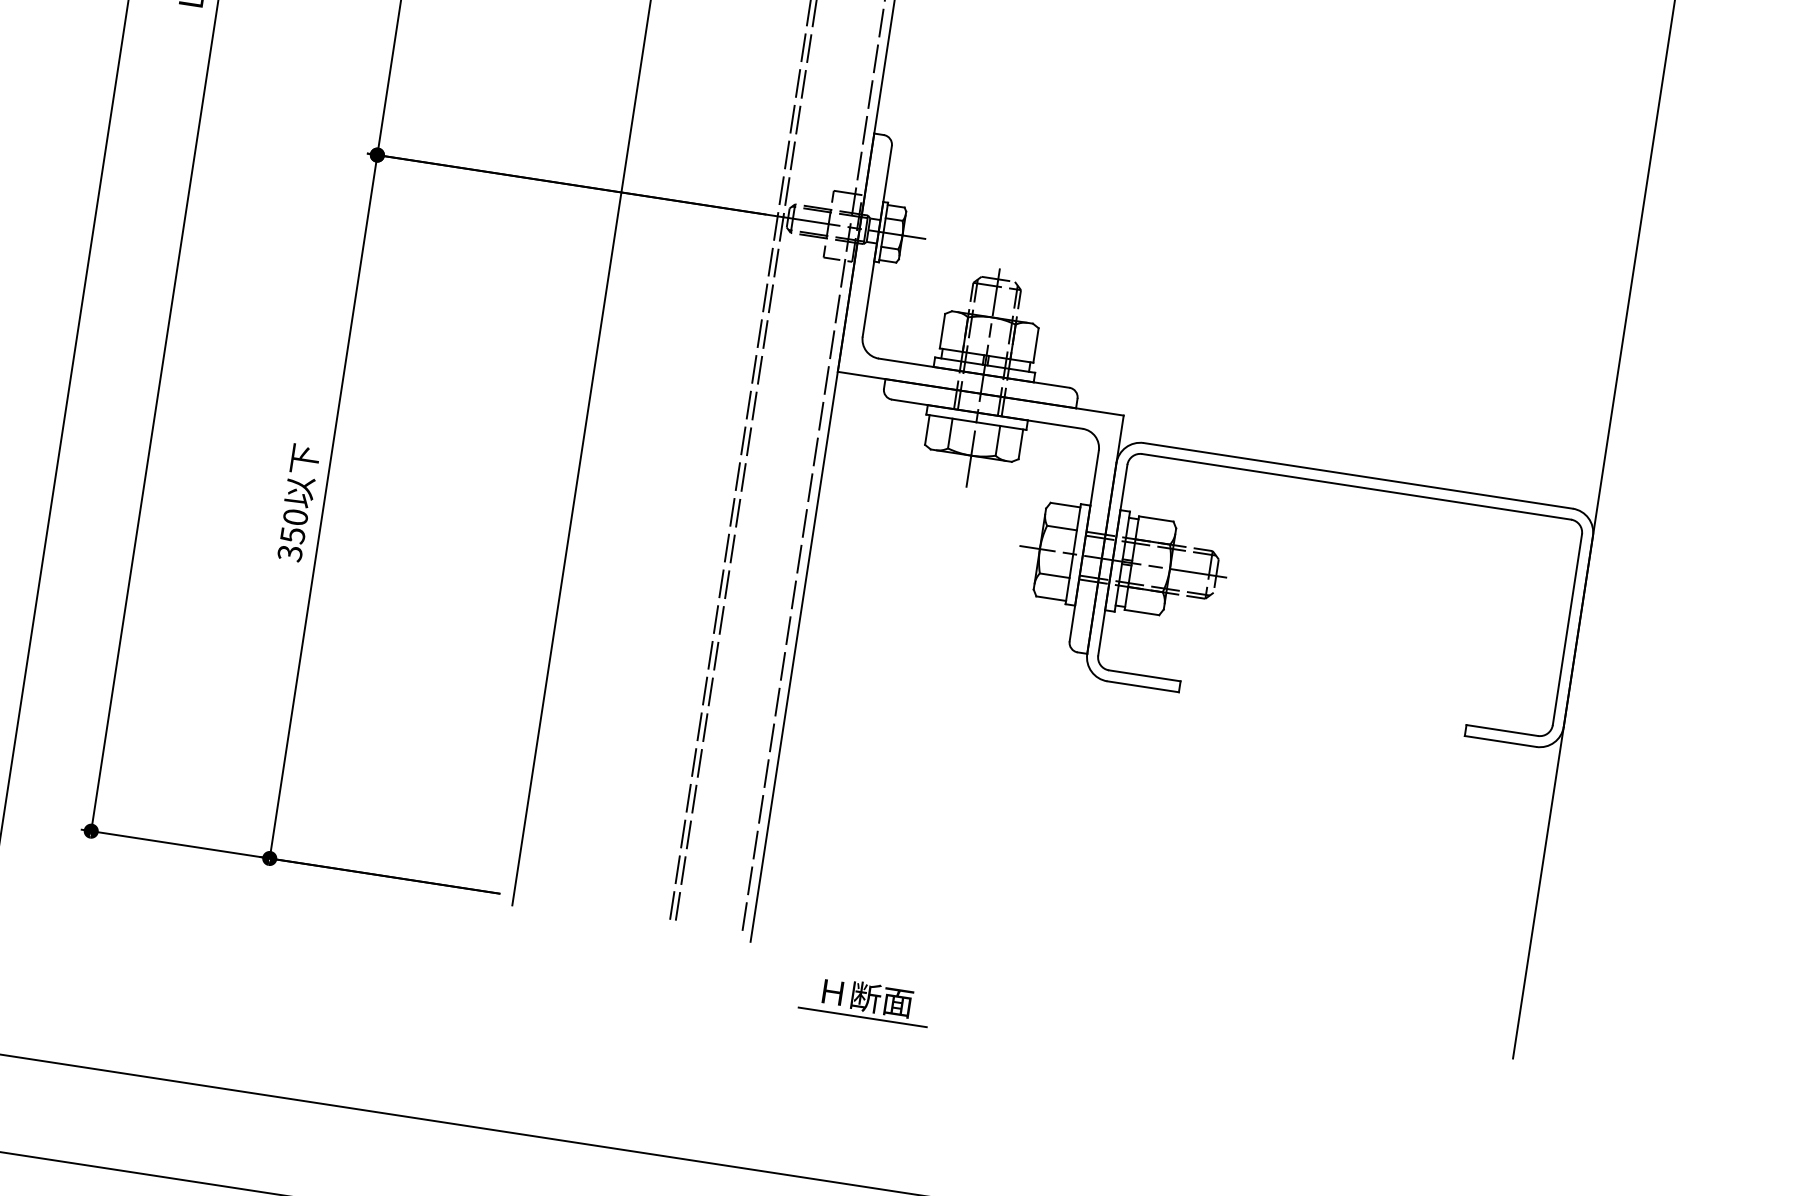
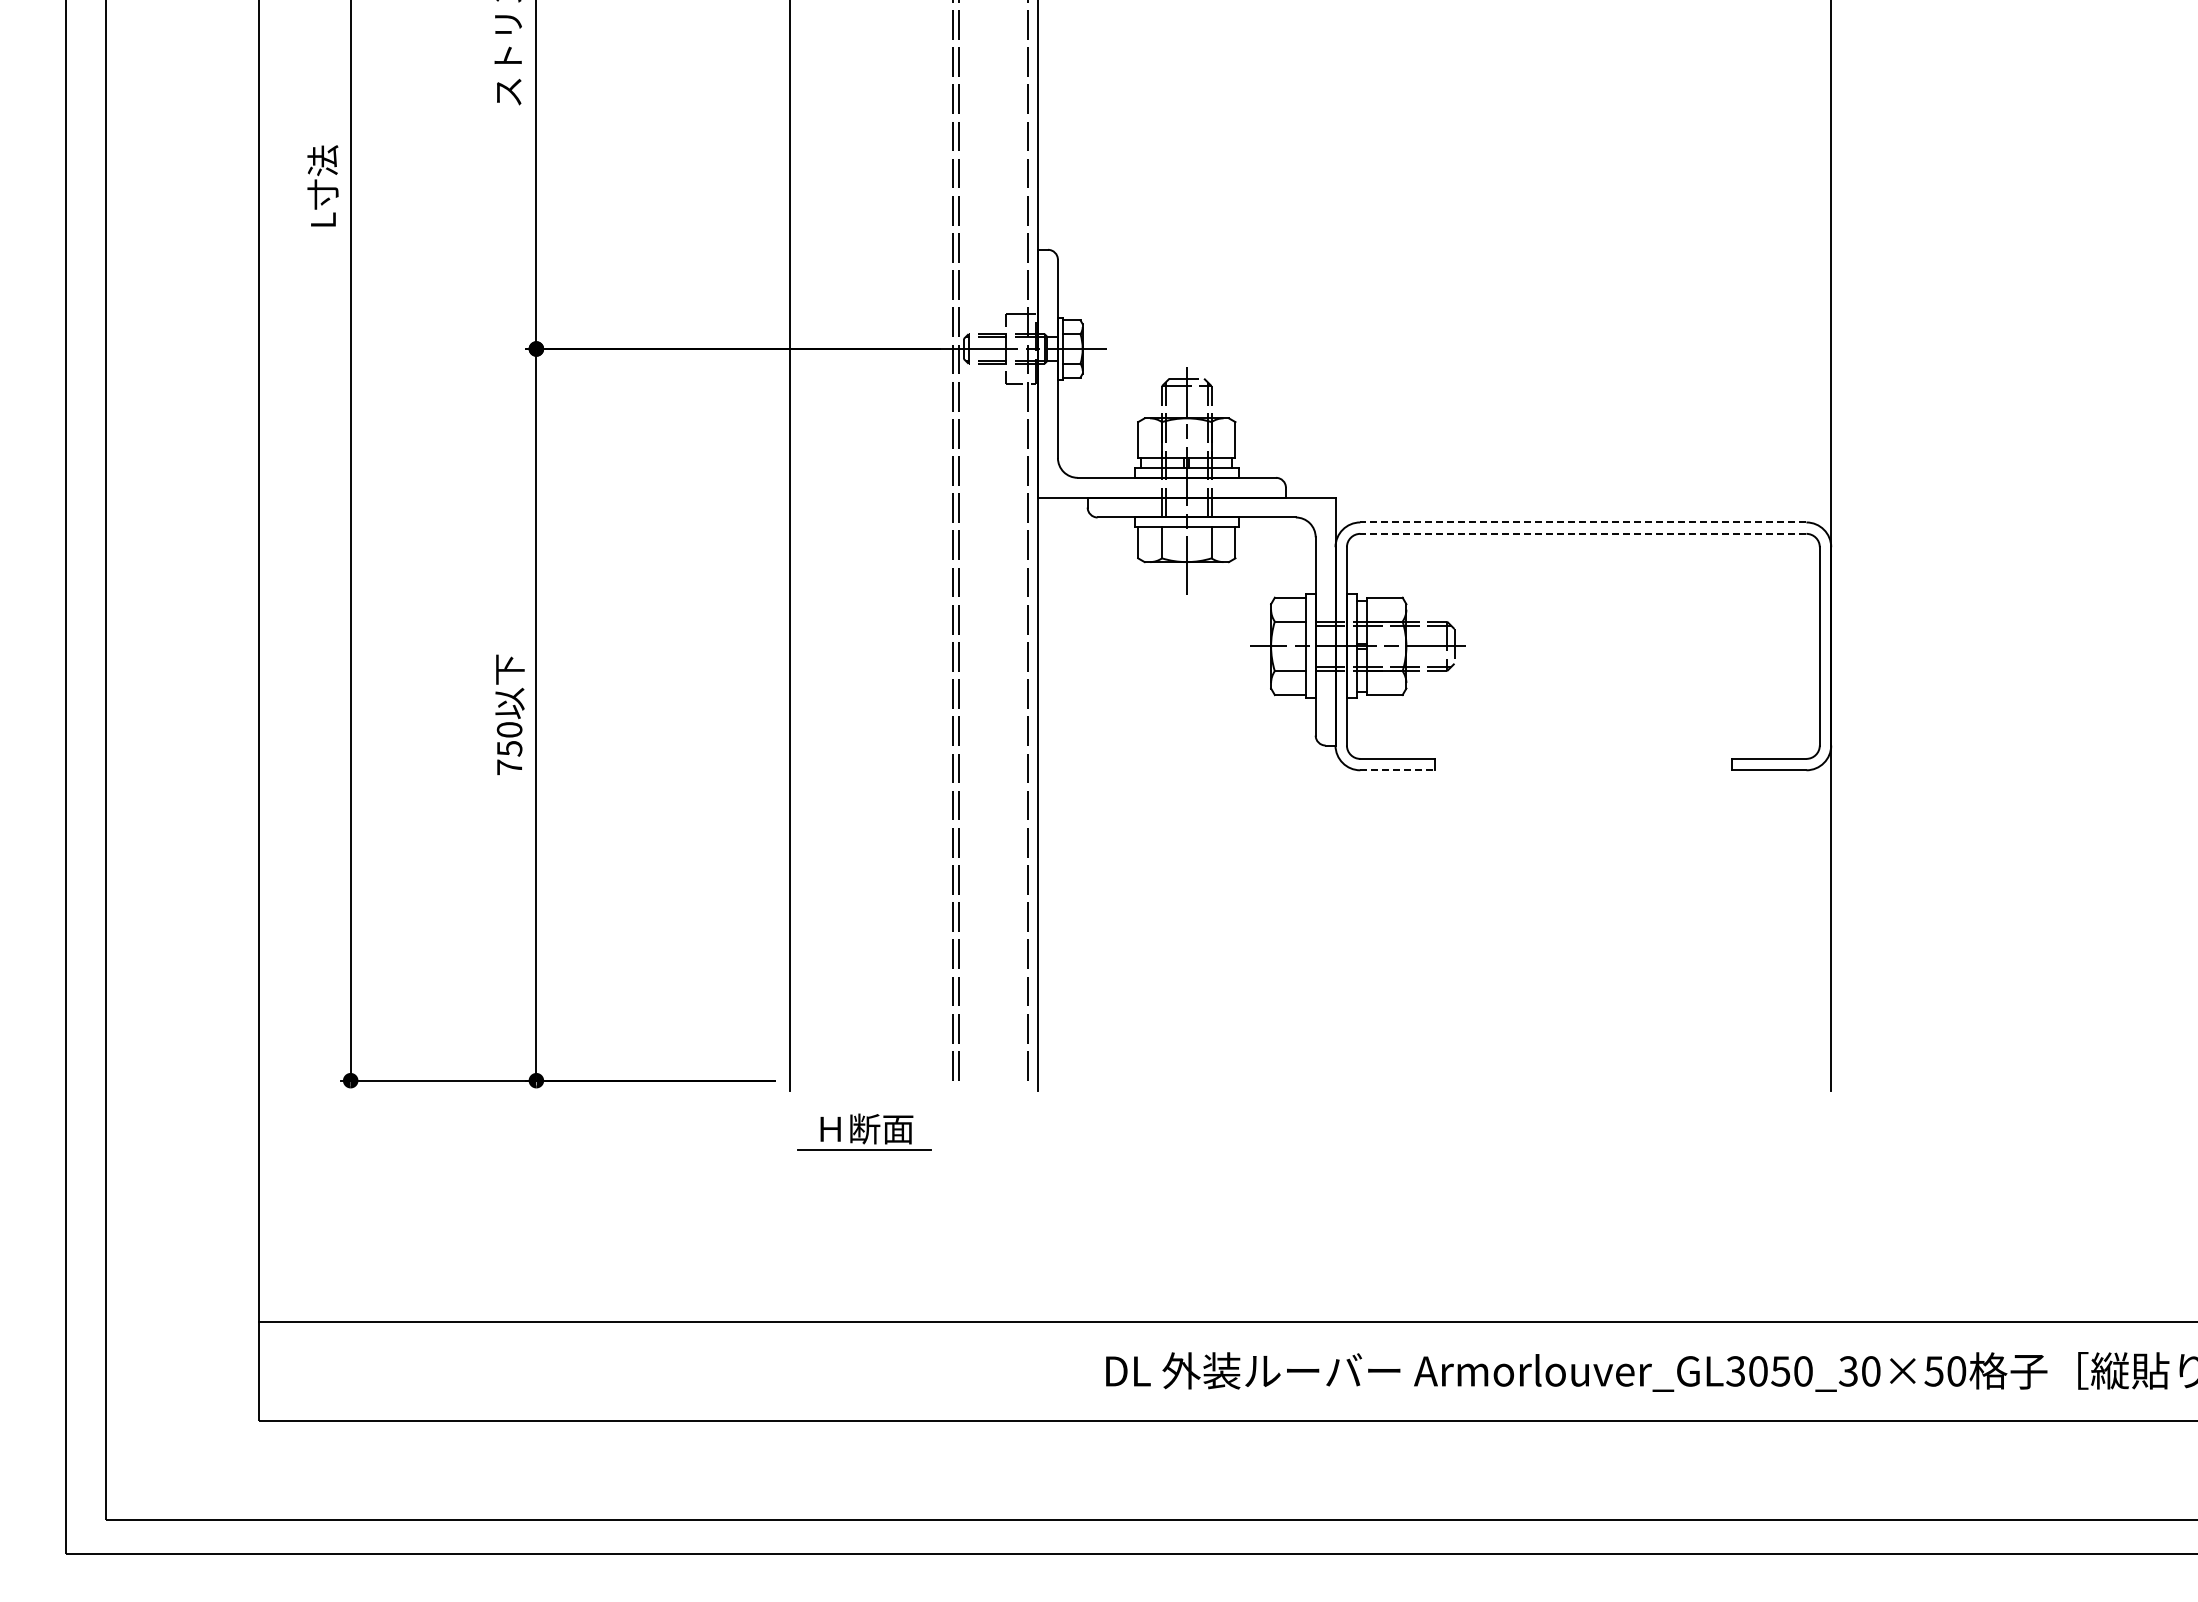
line: (1357, 475) -> (1582, 522), solid -> dashed
line: (1355, 486) -> (1582, 533), solid -> dashed
text: (289, 553) -> (509, 767), 350 -> 750
line: (1143, 686) -> (1397, 770), solid -> dashed
part: (865, 999) -> (864, 1131), moved

